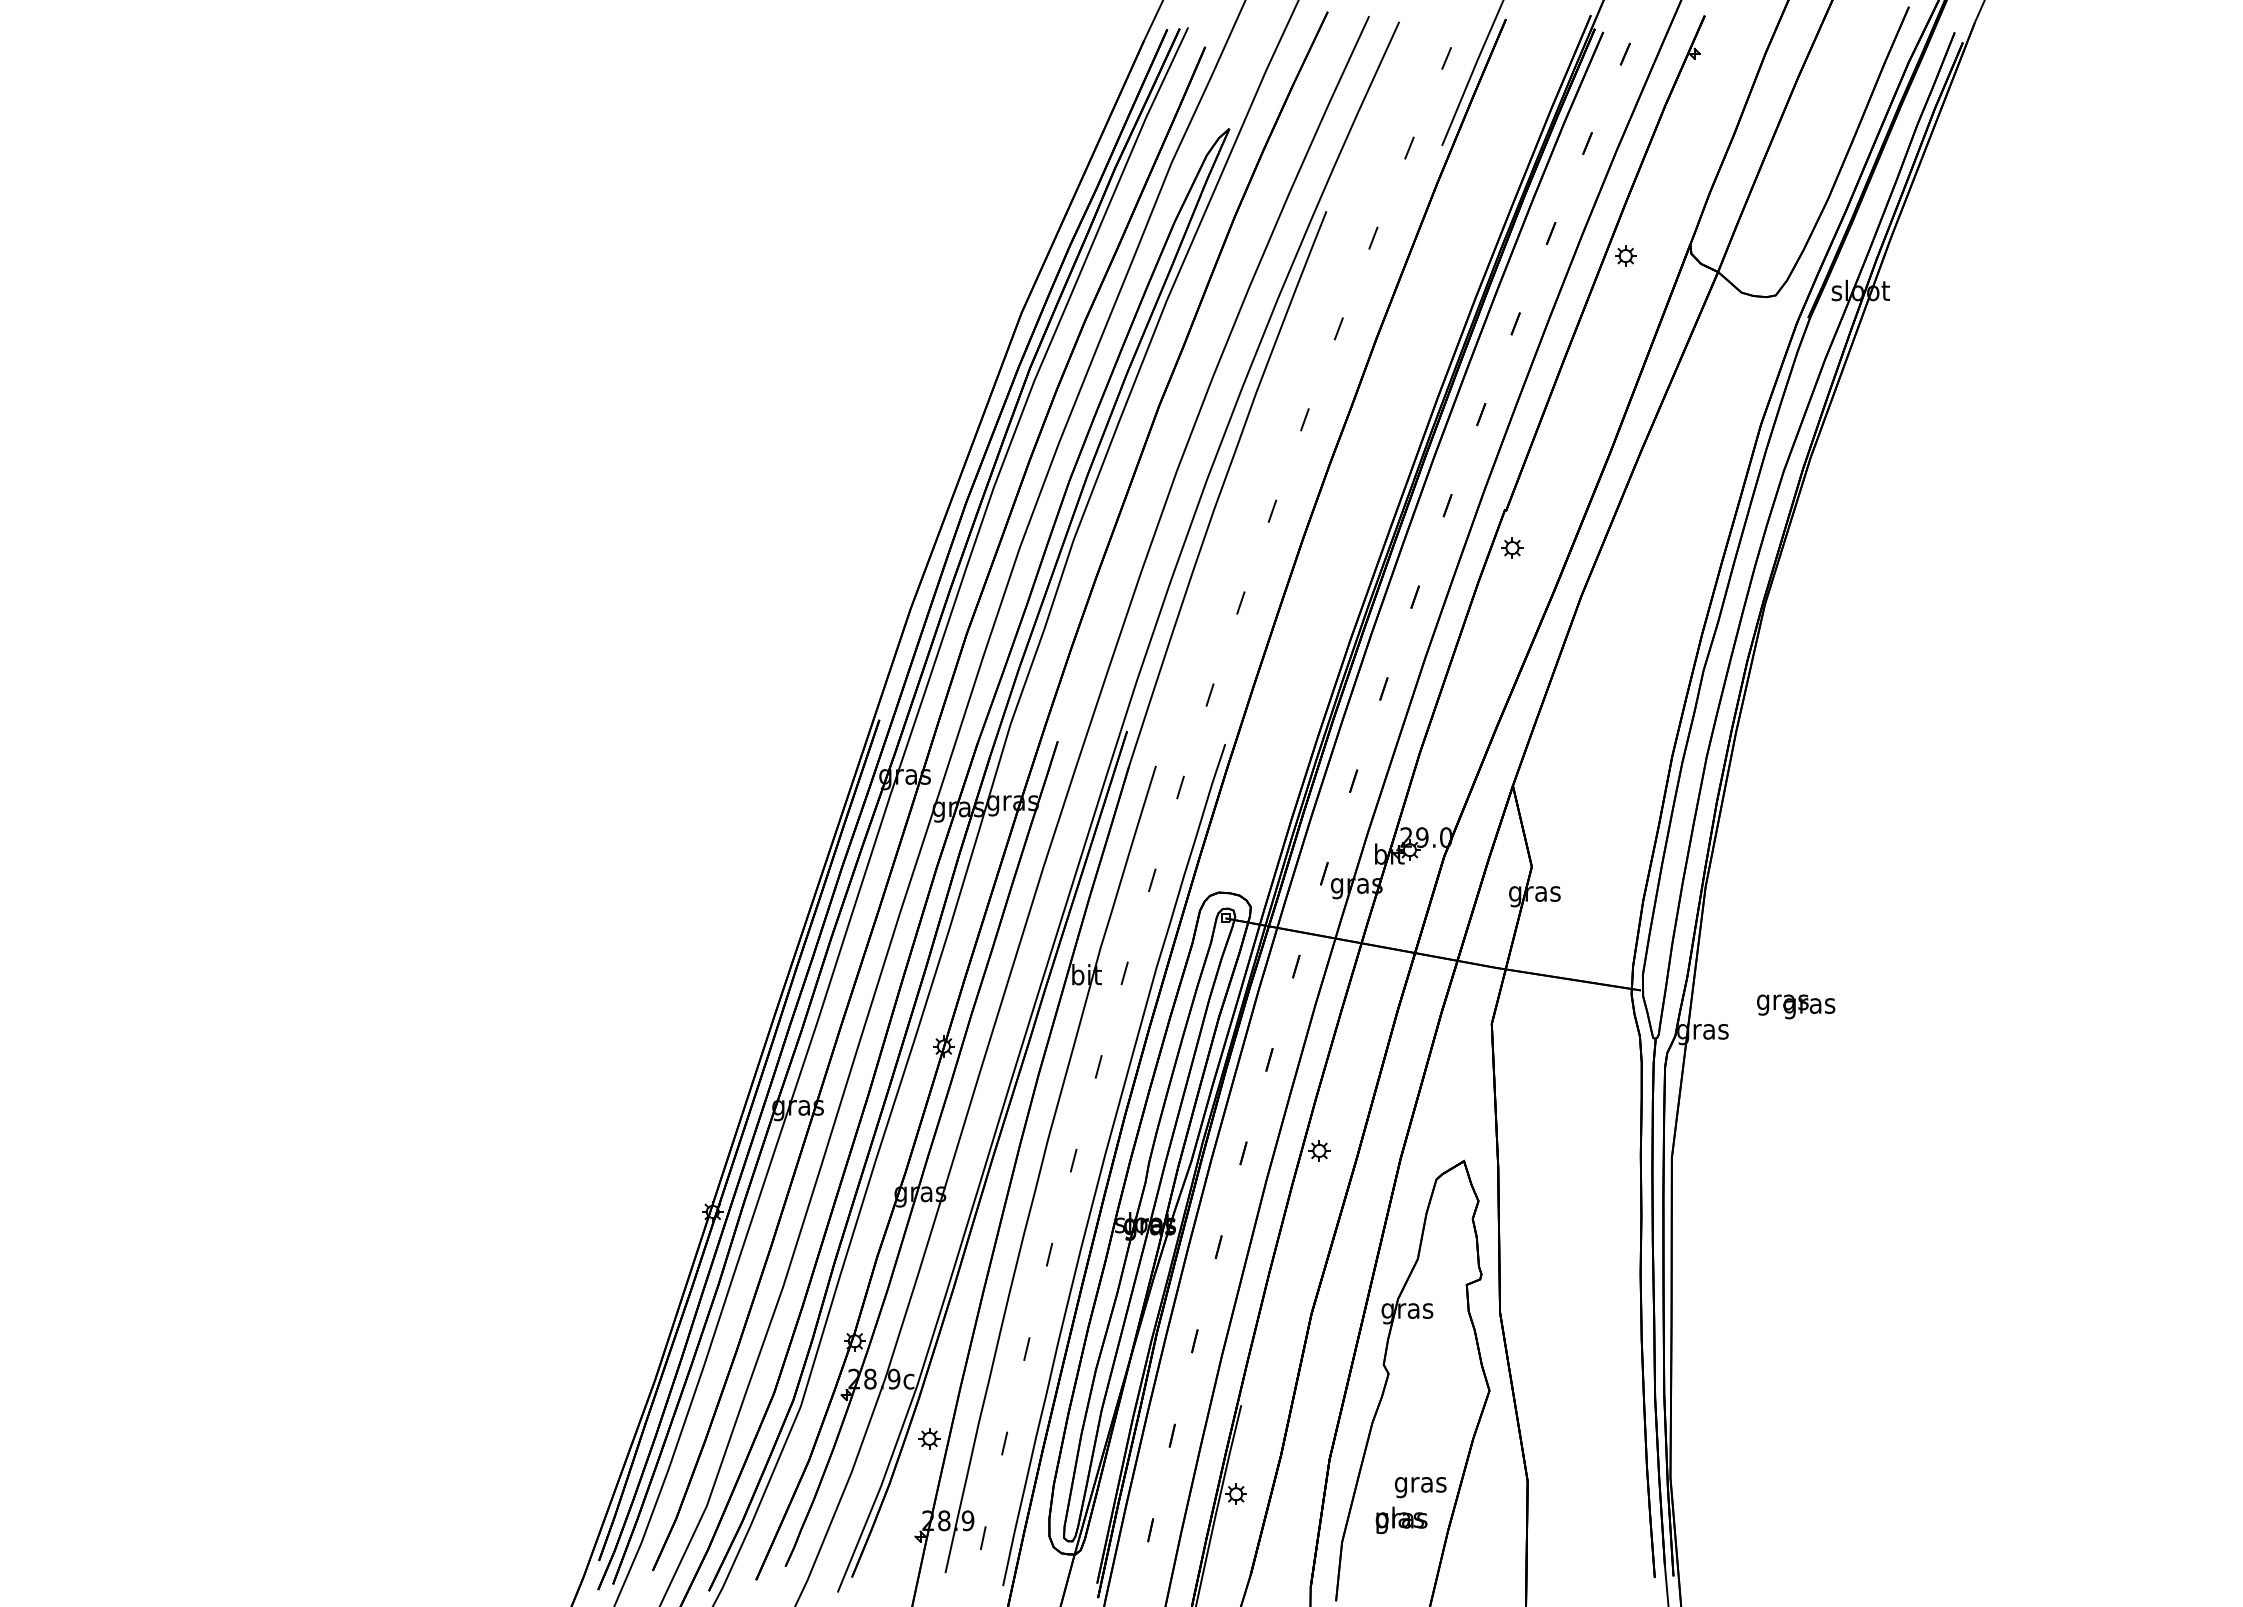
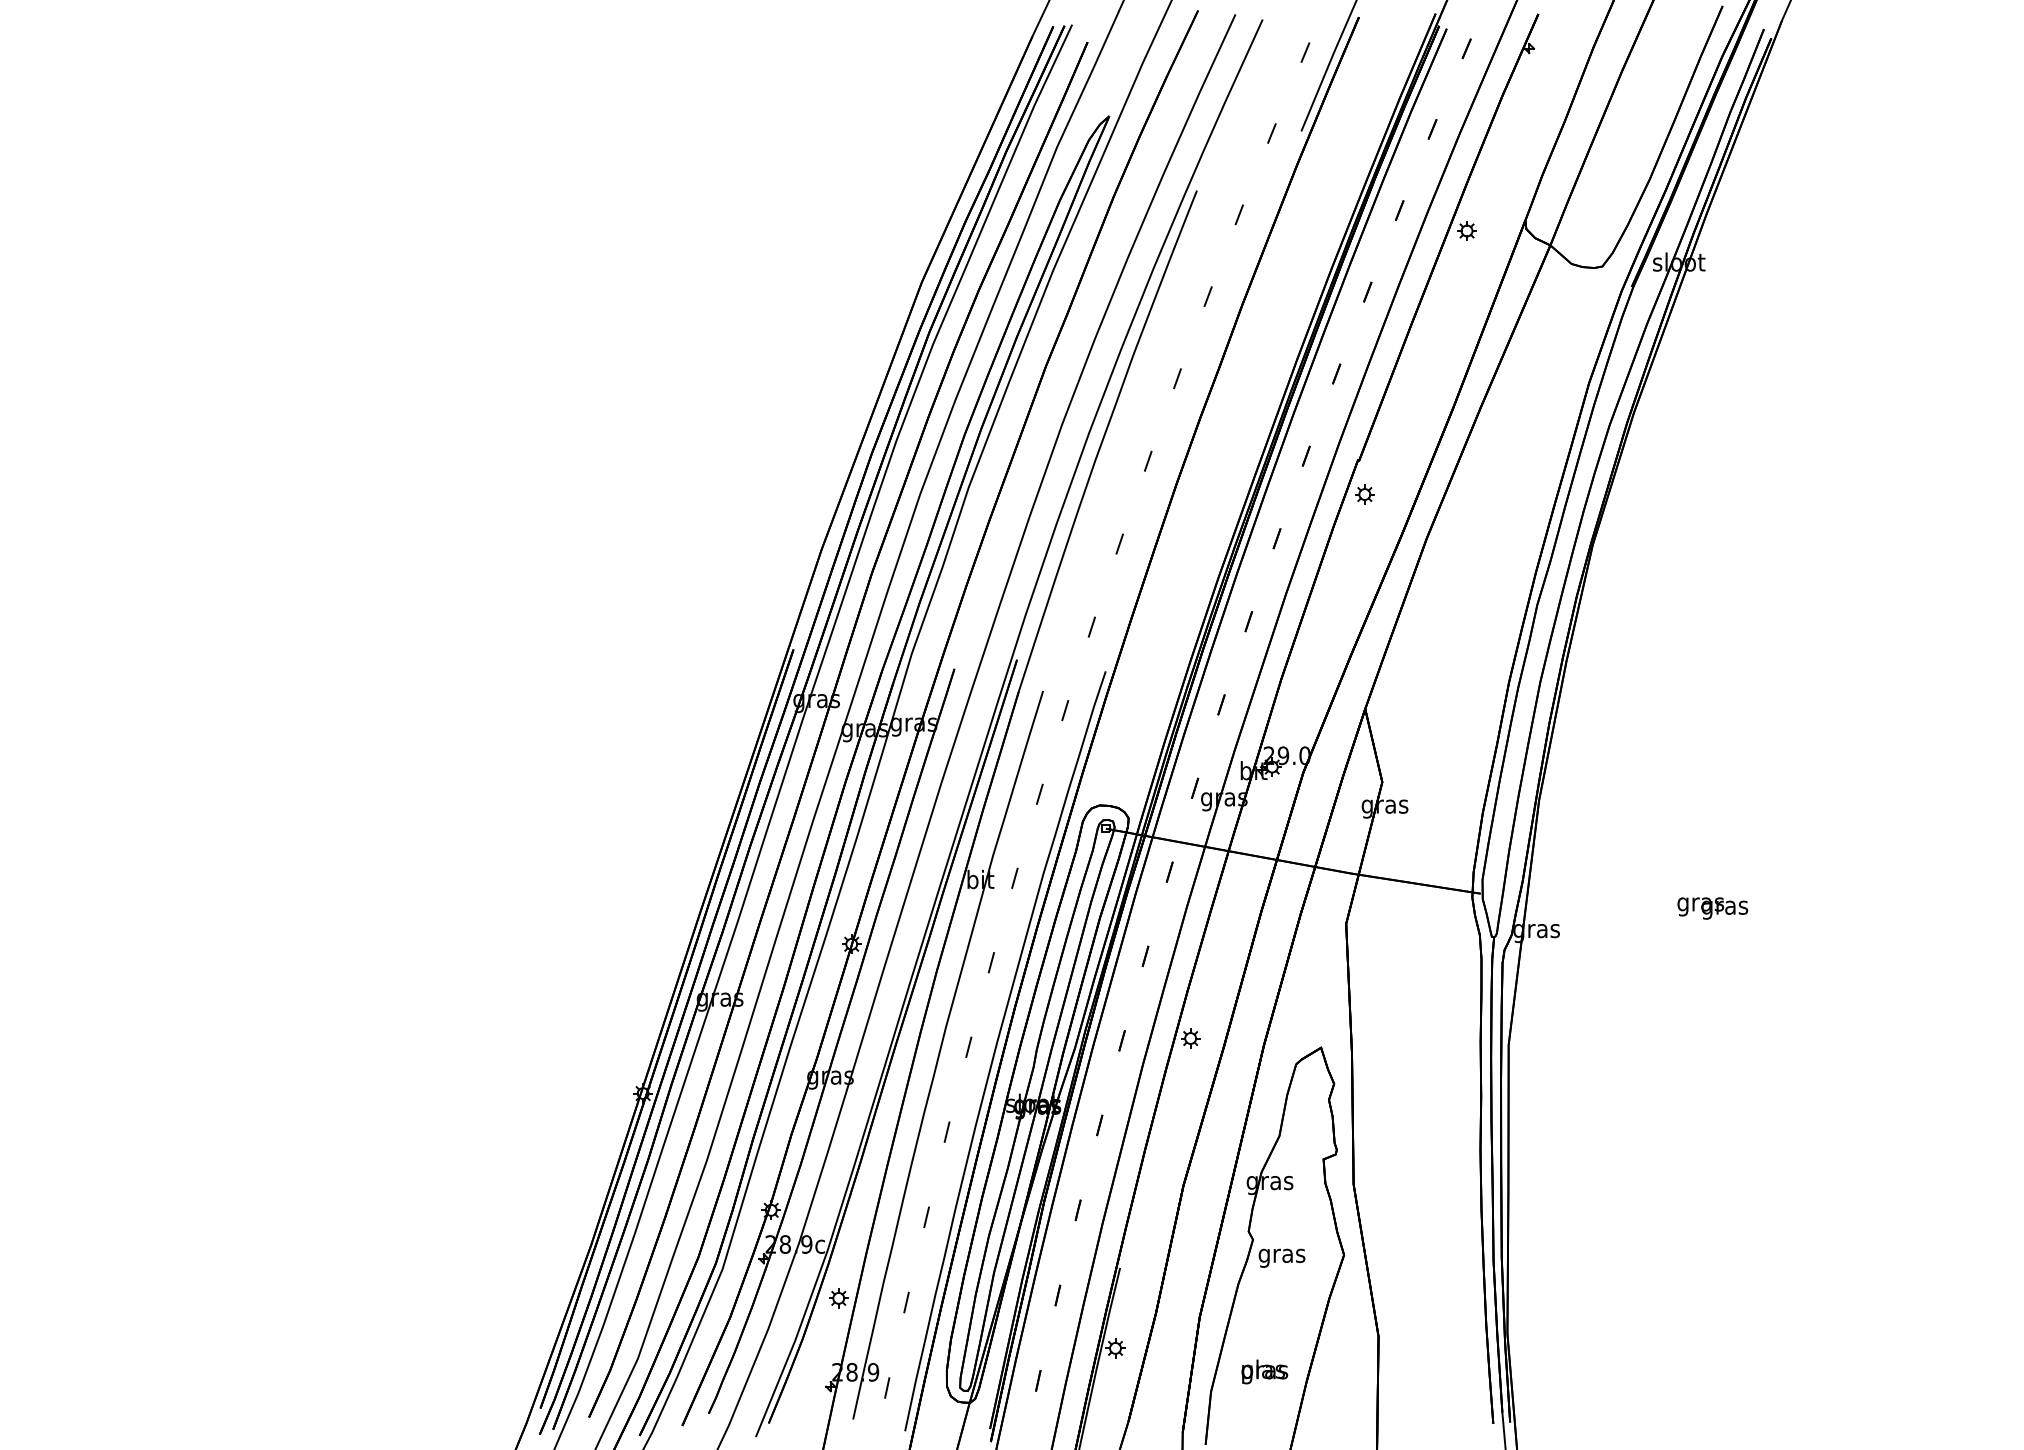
text: (1795, 1006) -> (1712, 908), moved
text: (1420, 1486) -> (1281, 1257), moved

